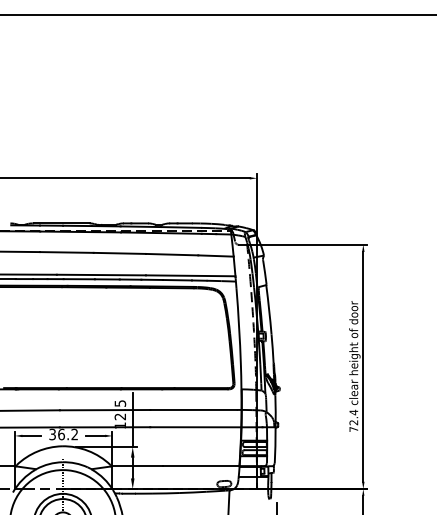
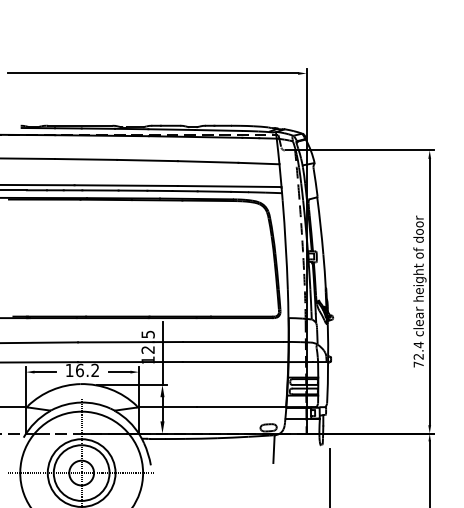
text: (52, 434) -> (69, 370), 36.2 -> 16.2

